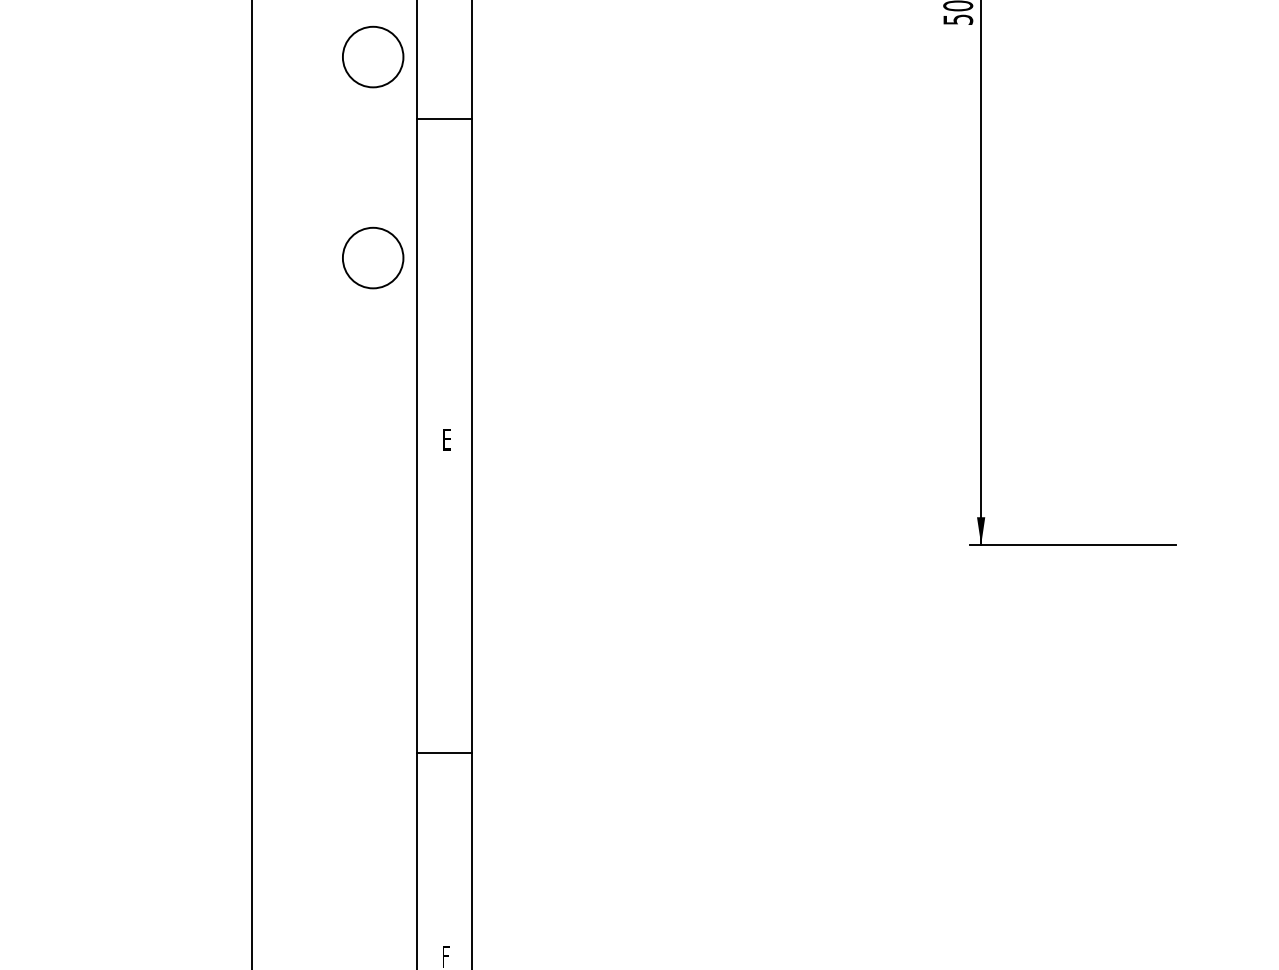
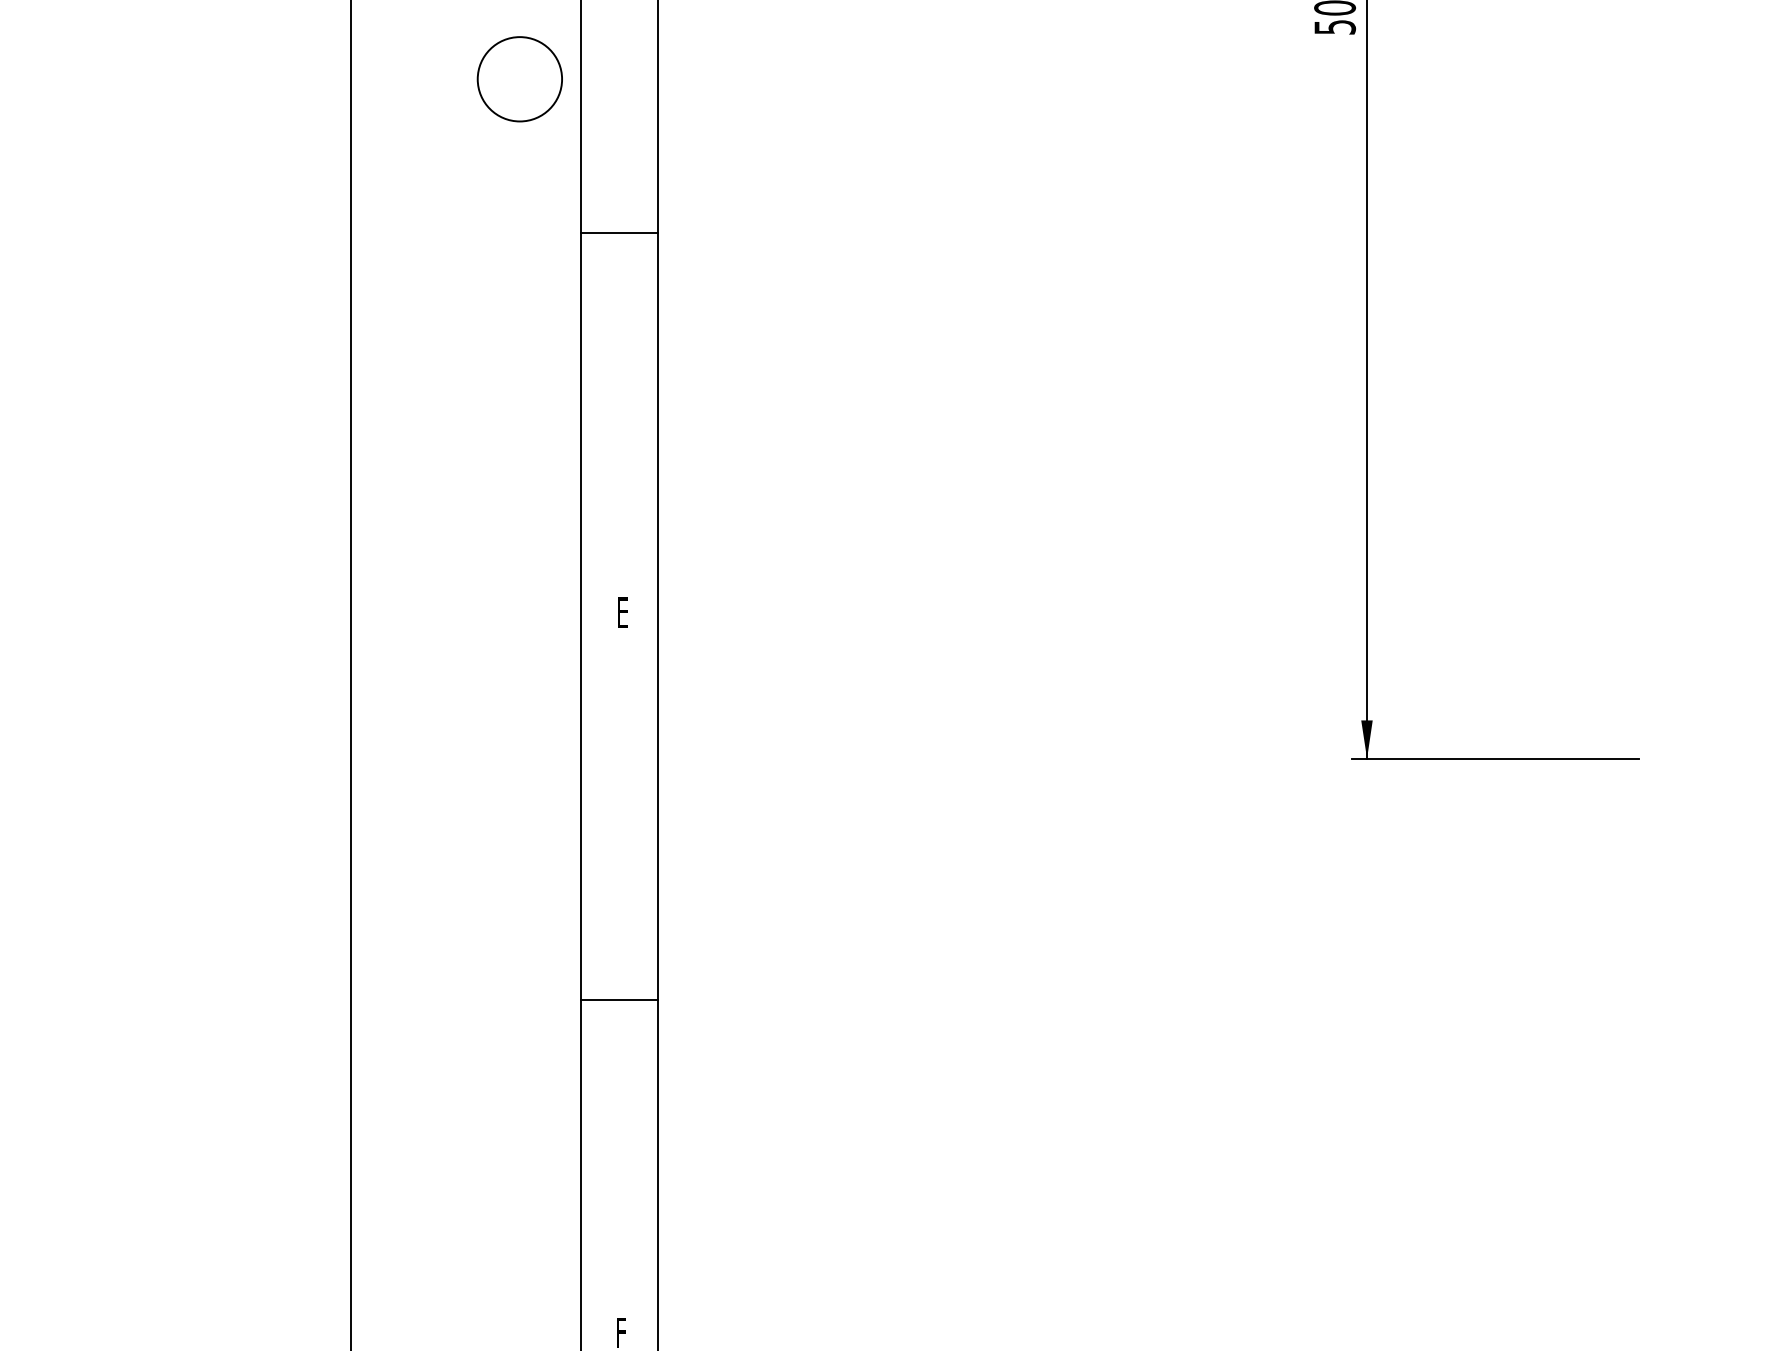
line: (444, 119) -> (619, 233), moved
circle: (373, 257) -> (520, 358), removed
line: (444, 752) -> (619, 999), moved

